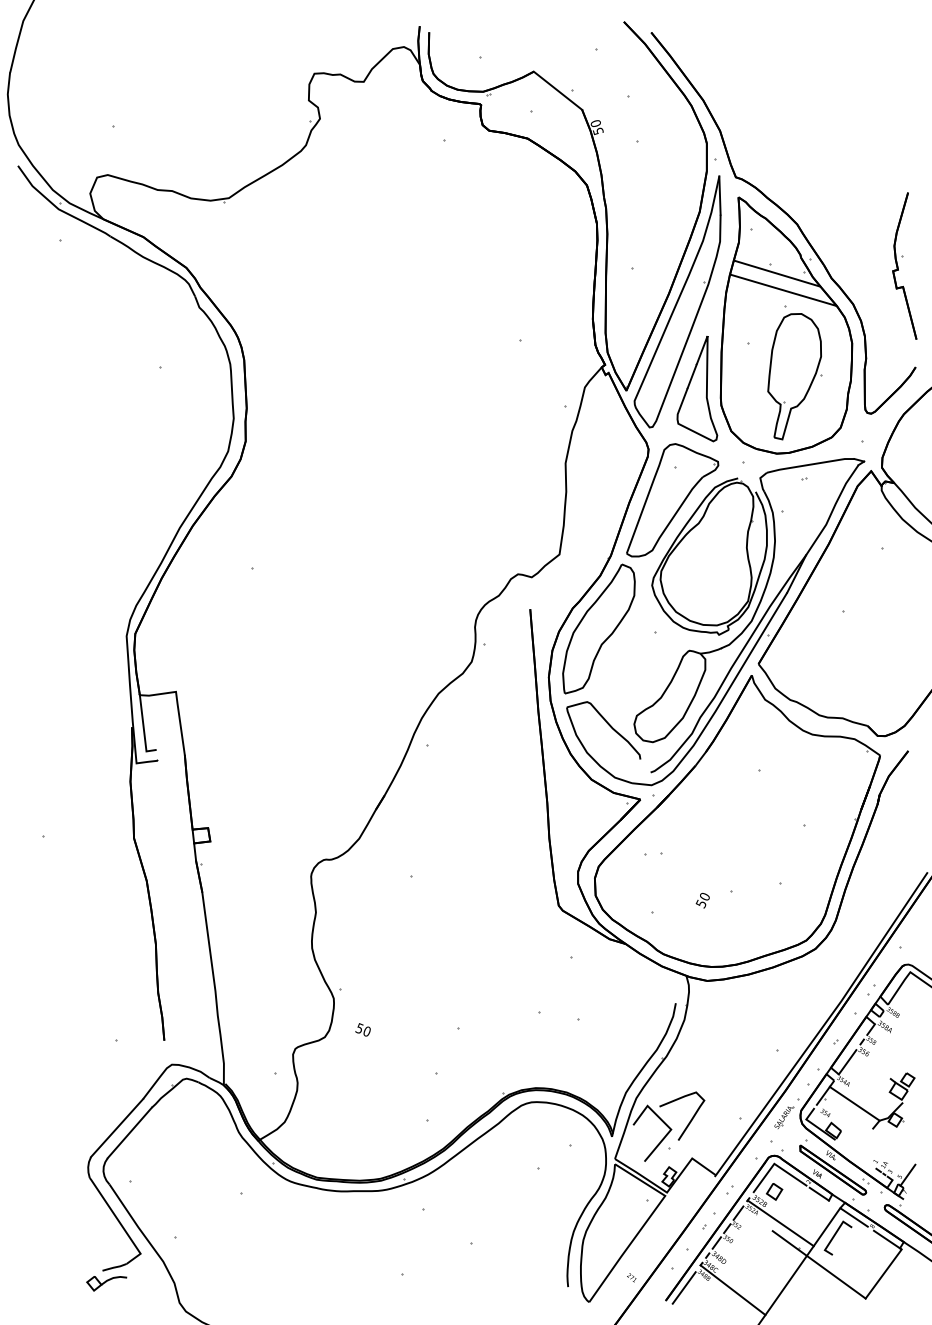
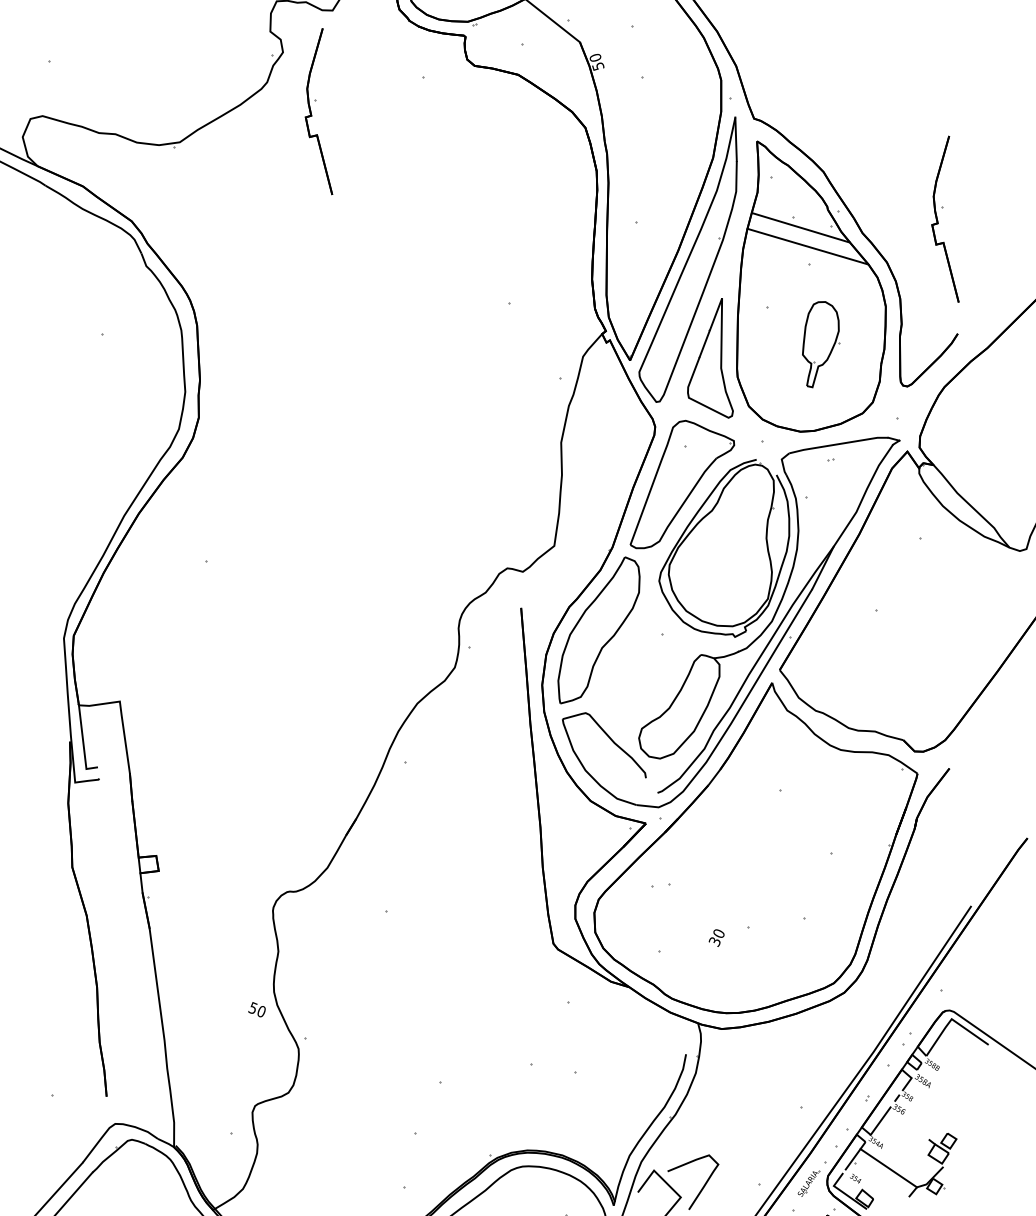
part: (351, 170) -> (318, 110), added
part: (794, 376) -> (820, 344), size x0.6
text: (700, 902) -> (714, 940), 50 -> 30
text: (362, 1029) -> (256, 1009), moved

